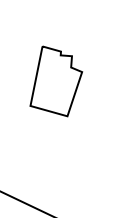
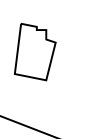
part: (55, 81) -> (34, 52), size x1.43

